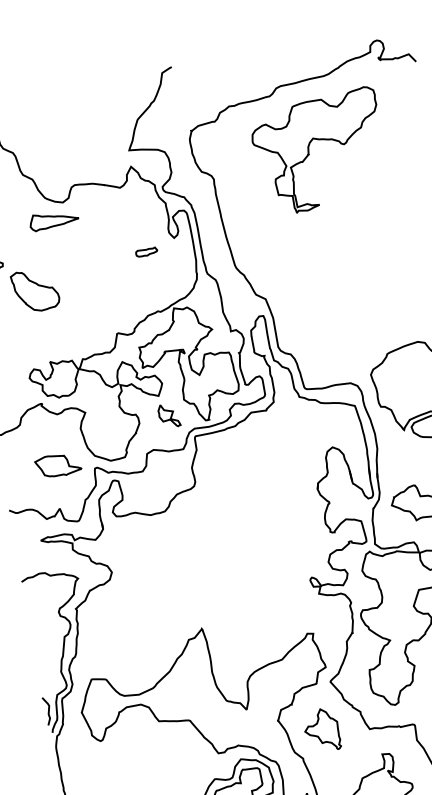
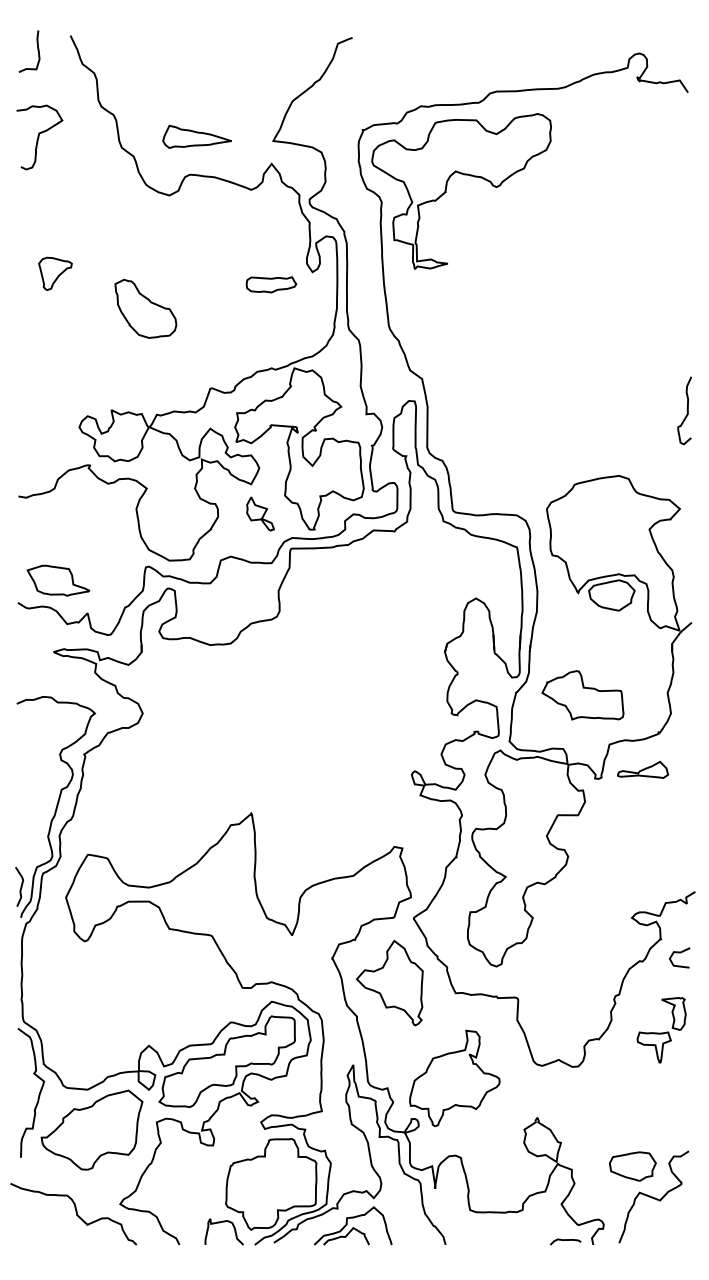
part: (309, 150) -> (447, 186), moved
part: (53, 219) -> (196, 136), moved
part: (146, 252) -> (271, 284), size x1.67
part: (35, 290) -> (145, 308), moved
part: (58, 465) -> (58, 580), moved
part: (321, 730) -> (389, 982), size x1.43

